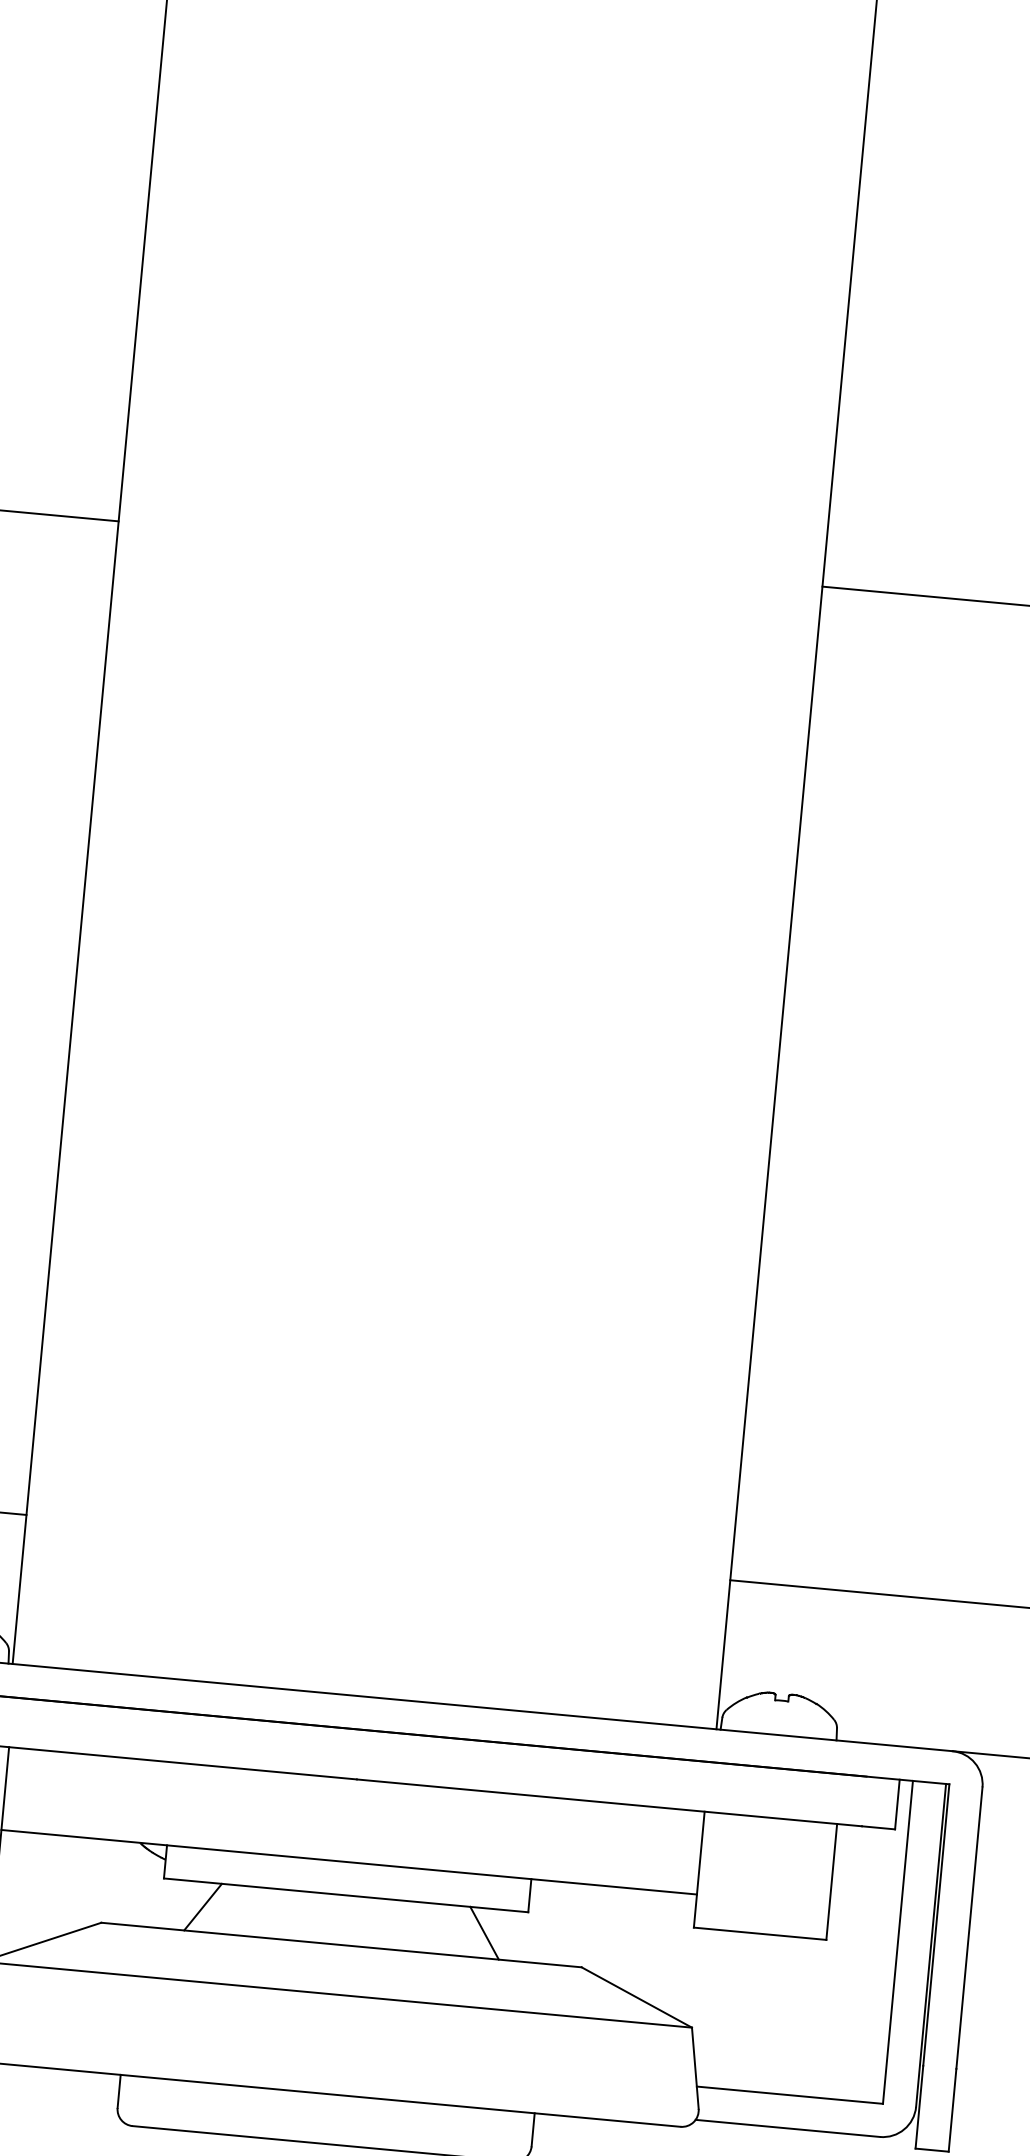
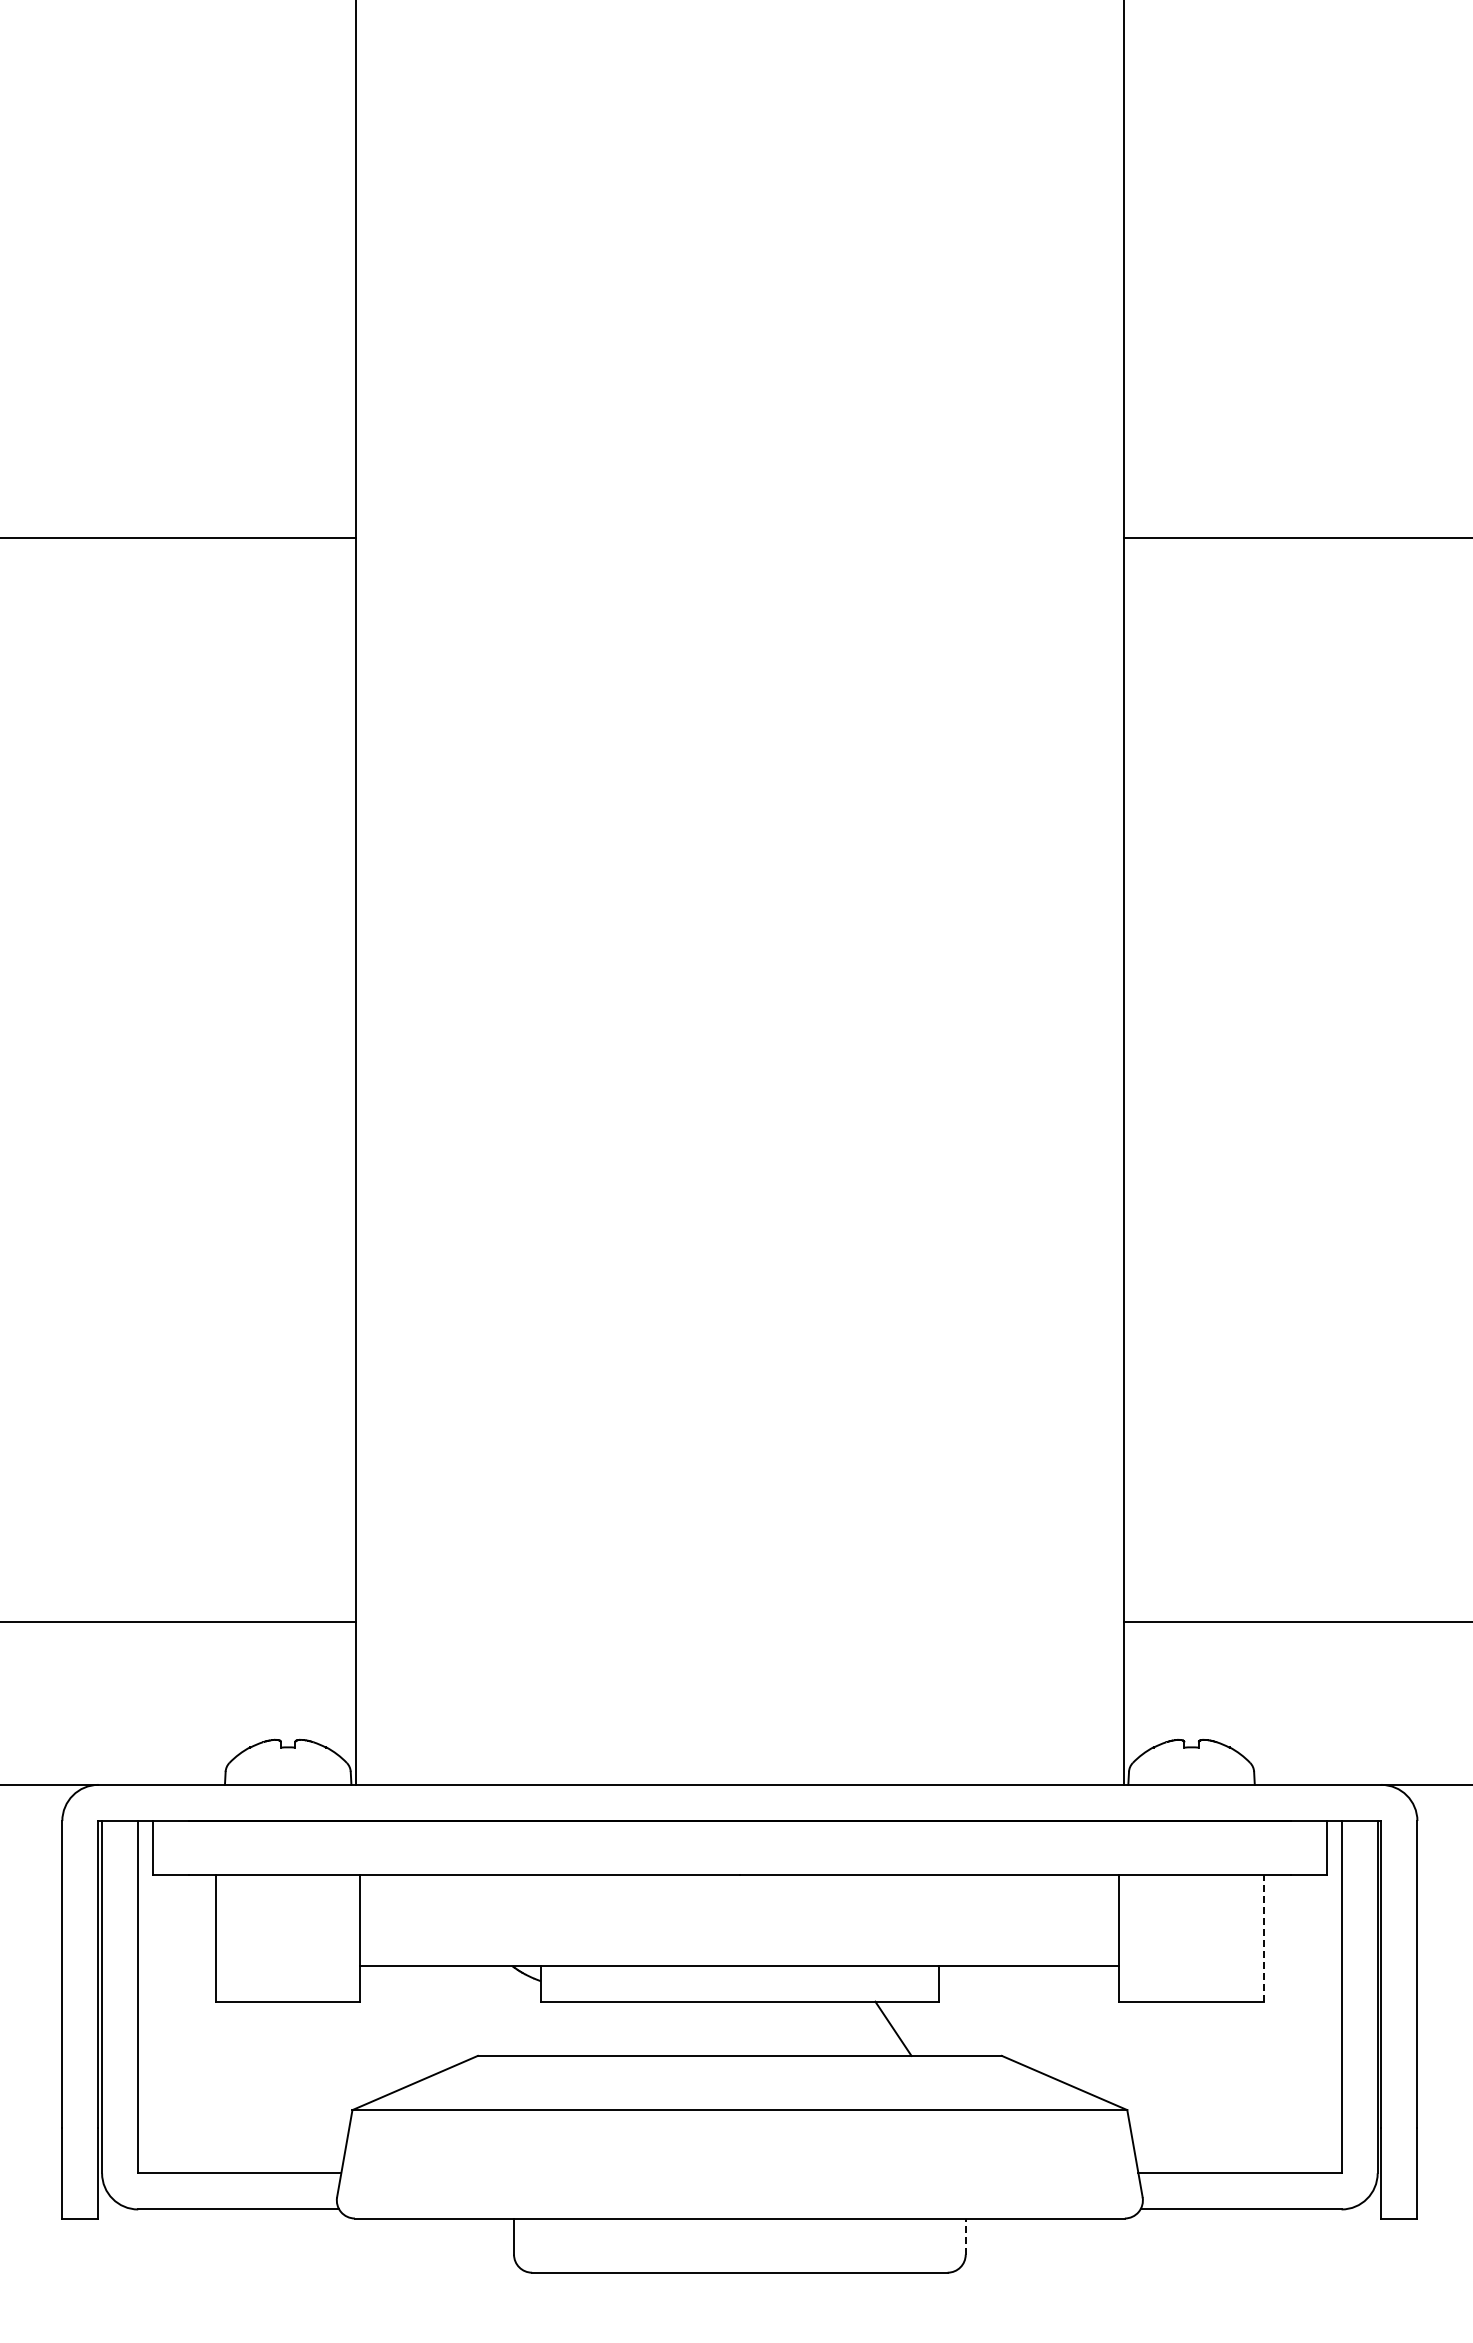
line: (831, 1881) -> (1263, 1937), solid -> dashed
line: (203, 1906) -> (586, 2028), removed
line: (532, 2129) -> (965, 2236), solid -> dashed

